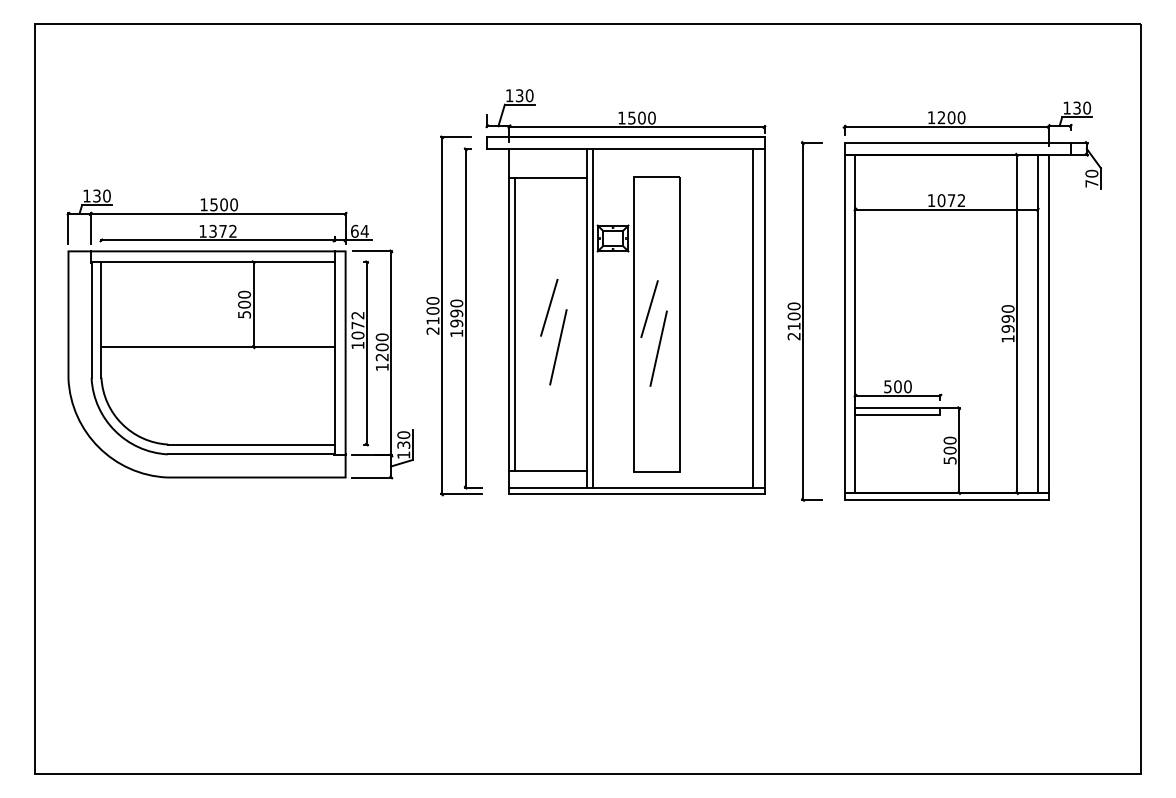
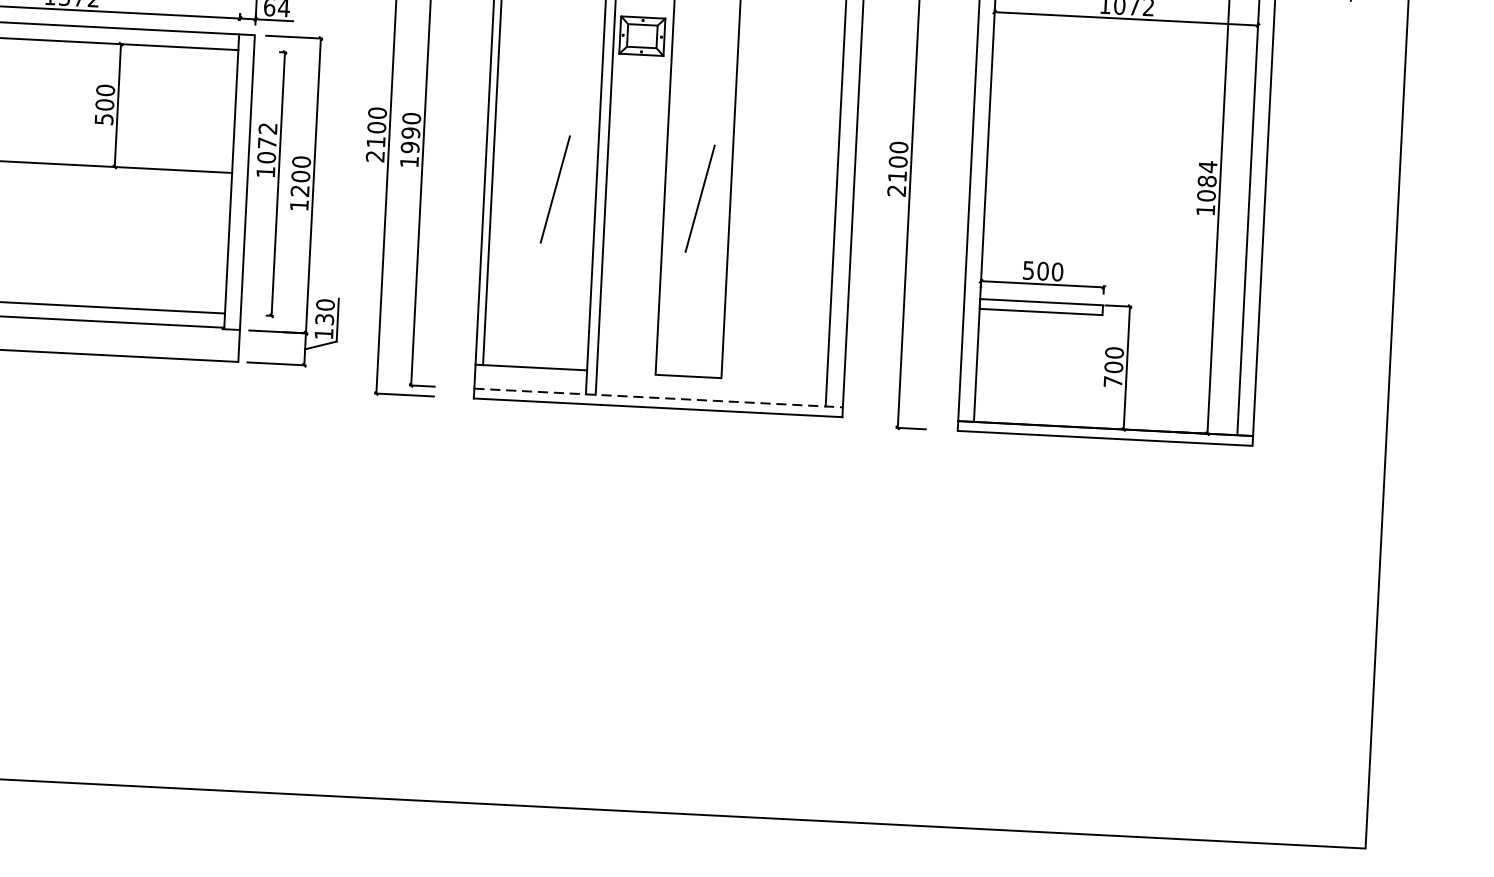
line: (549, 307) -> (545, 131), removed
line: (649, 309) -> (689, 141), removed
text: (1007, 318) -> (1206, 180), 1990 -> 1084
text: (949, 460) -> (1112, 381), 500 -> 700
line: (636, 487) -> (657, 397), solid -> dashed

